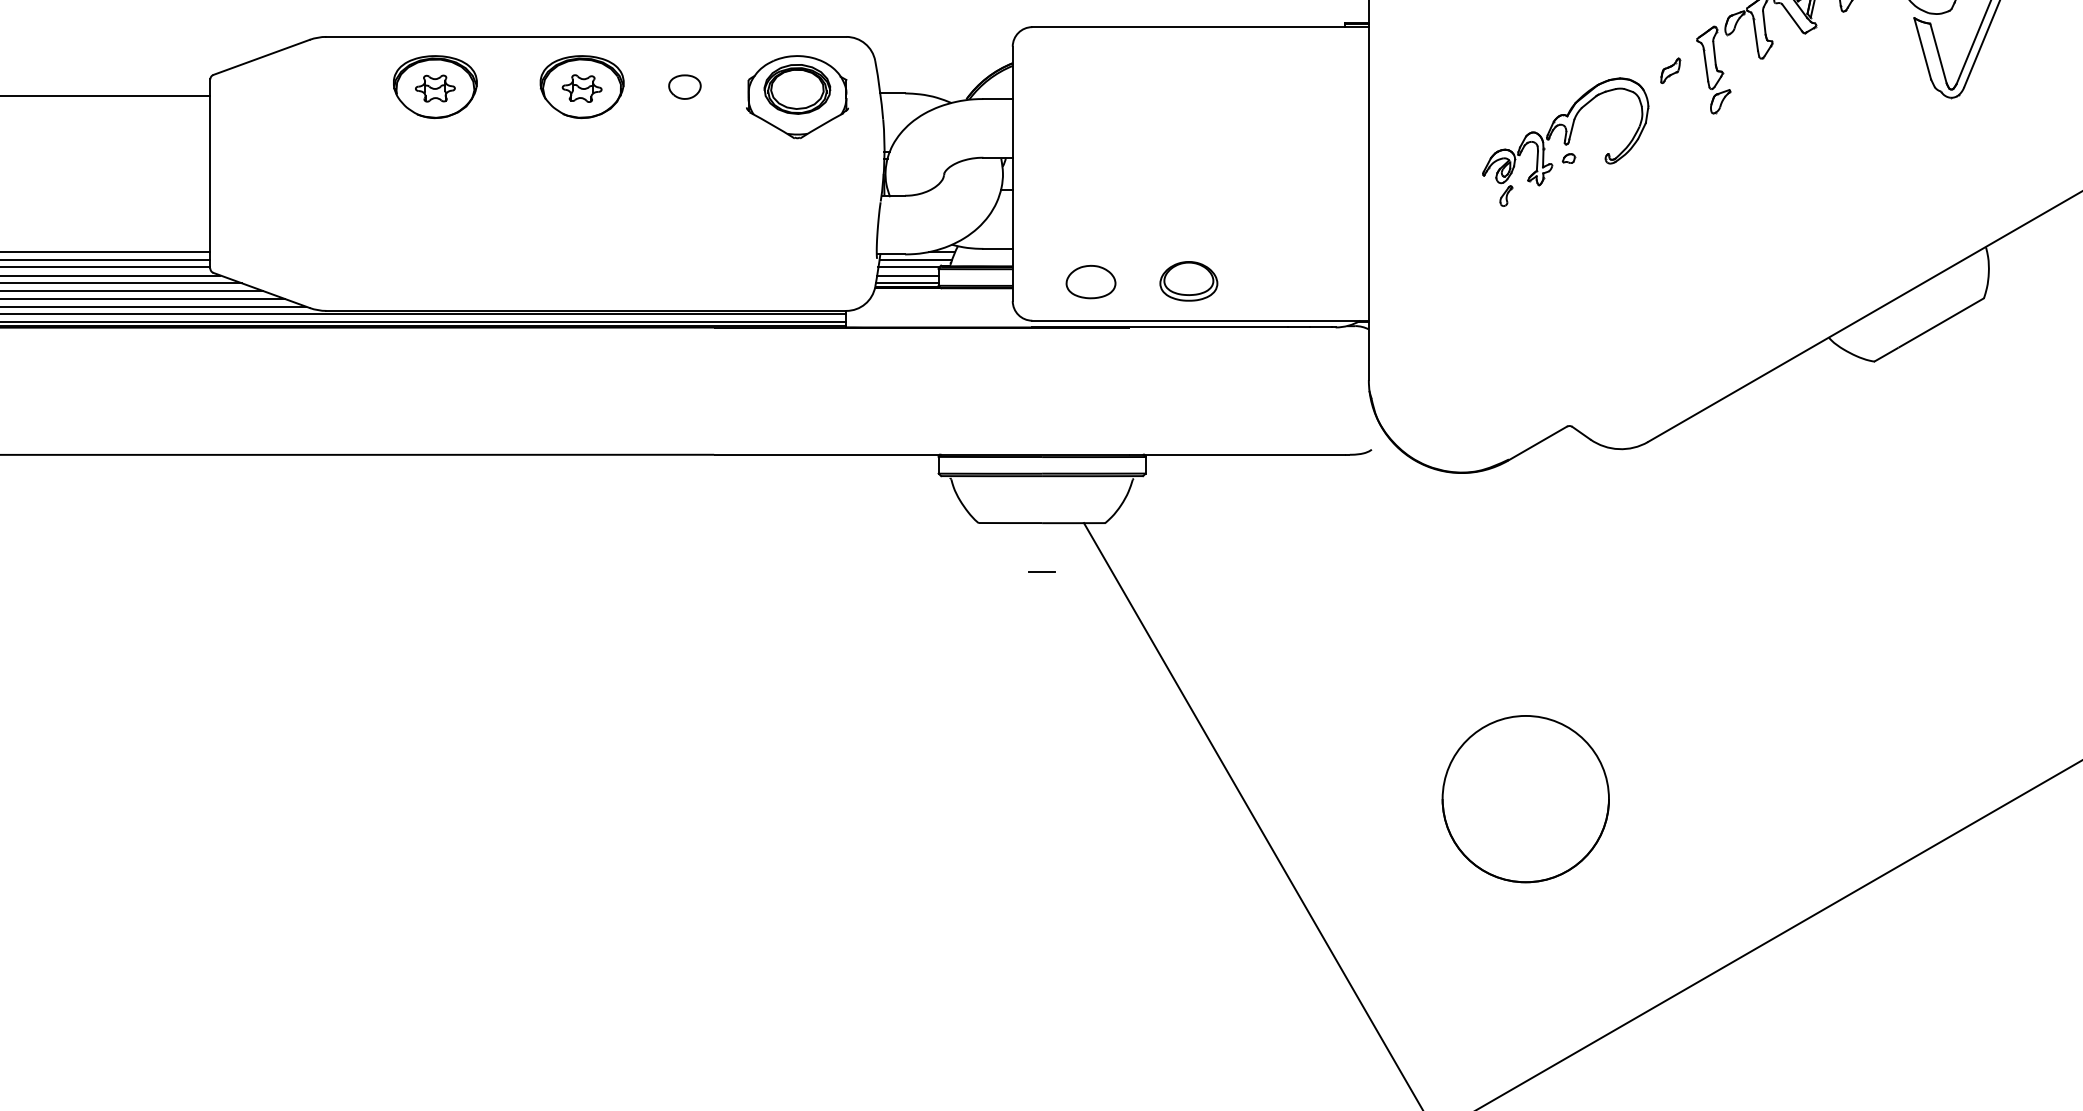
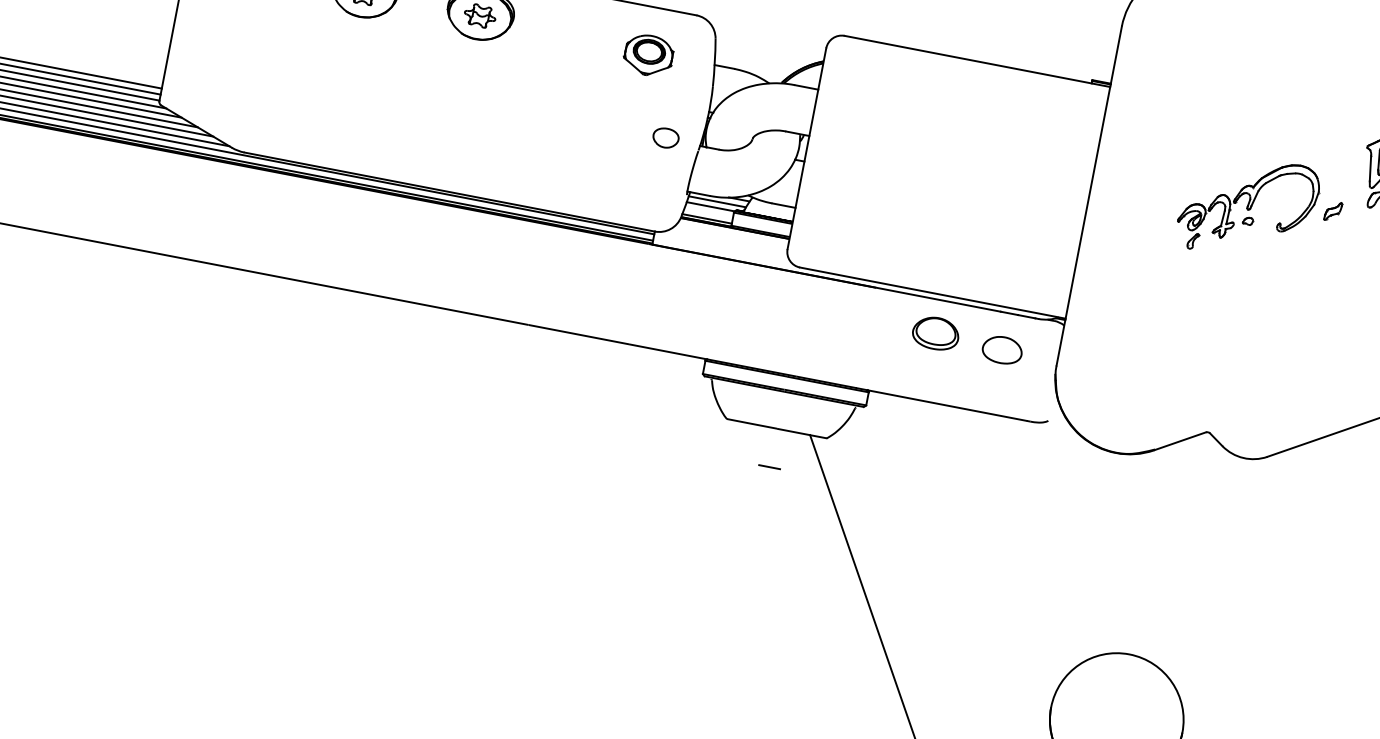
part: (1670, 70) -> (1333, 211), moved
part: (684, 86) -> (665, 137), moved
part: (797, 97) -> (648, 55), size x0.6
line: (907, 275) -> (708, 212), removed
part: (1188, 281) -> (935, 333), moved
part: (1090, 282) -> (1001, 350), moved

